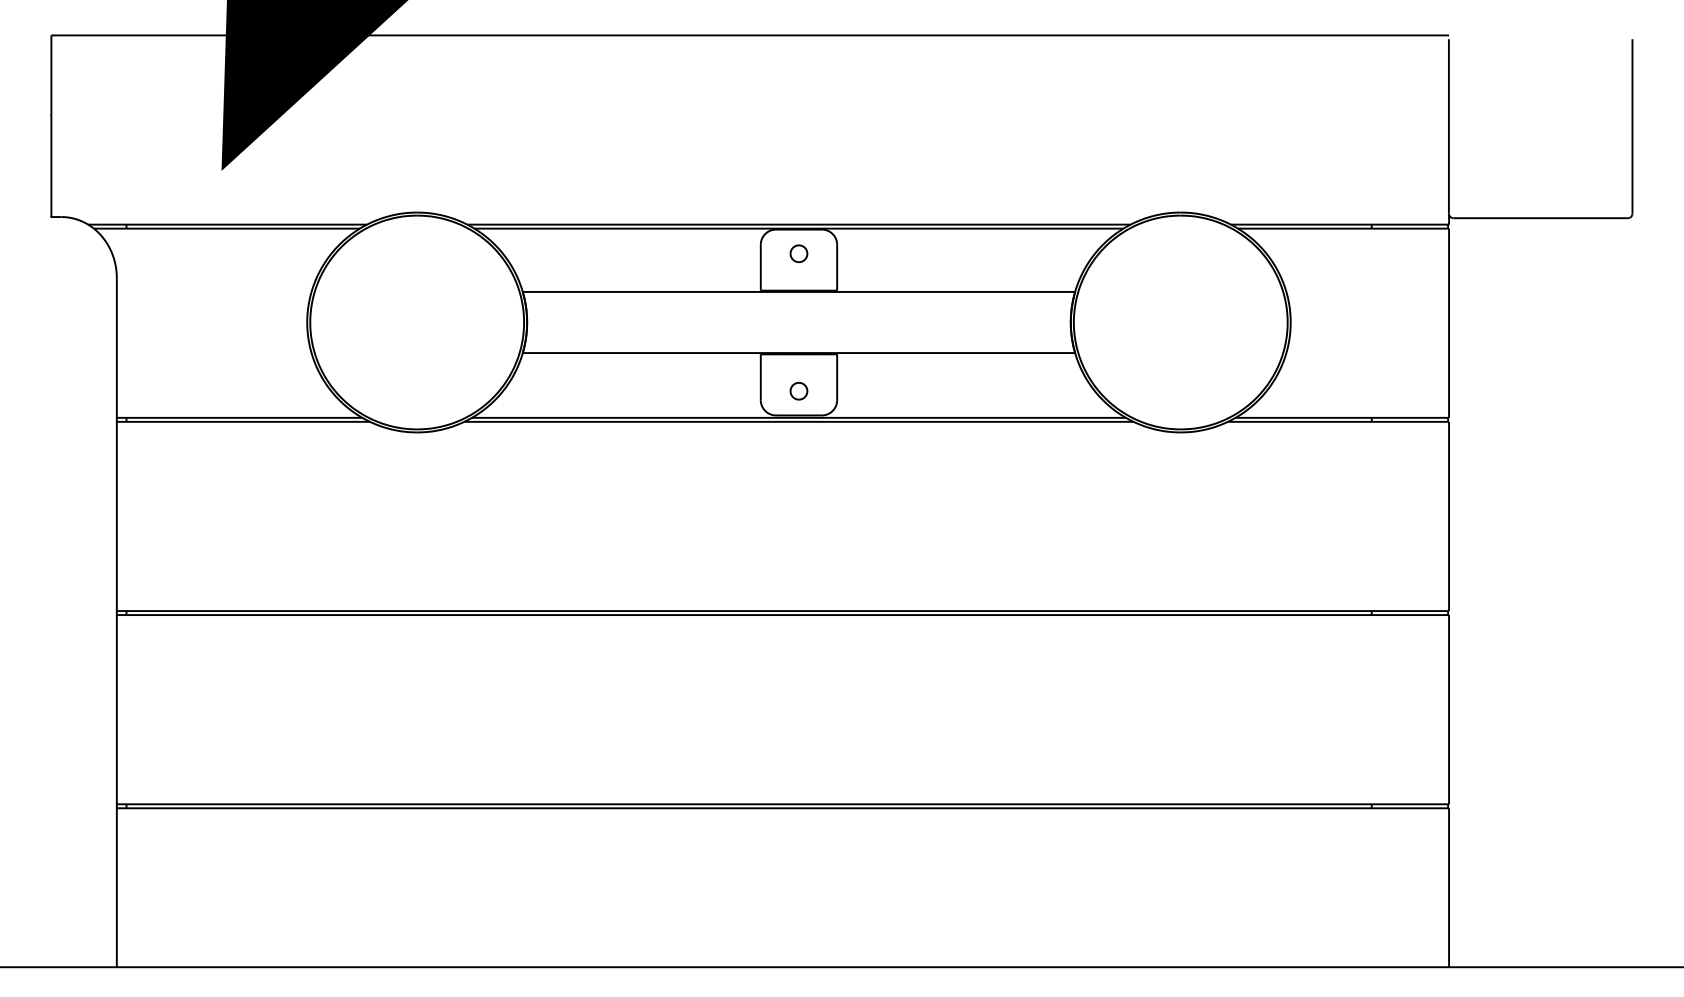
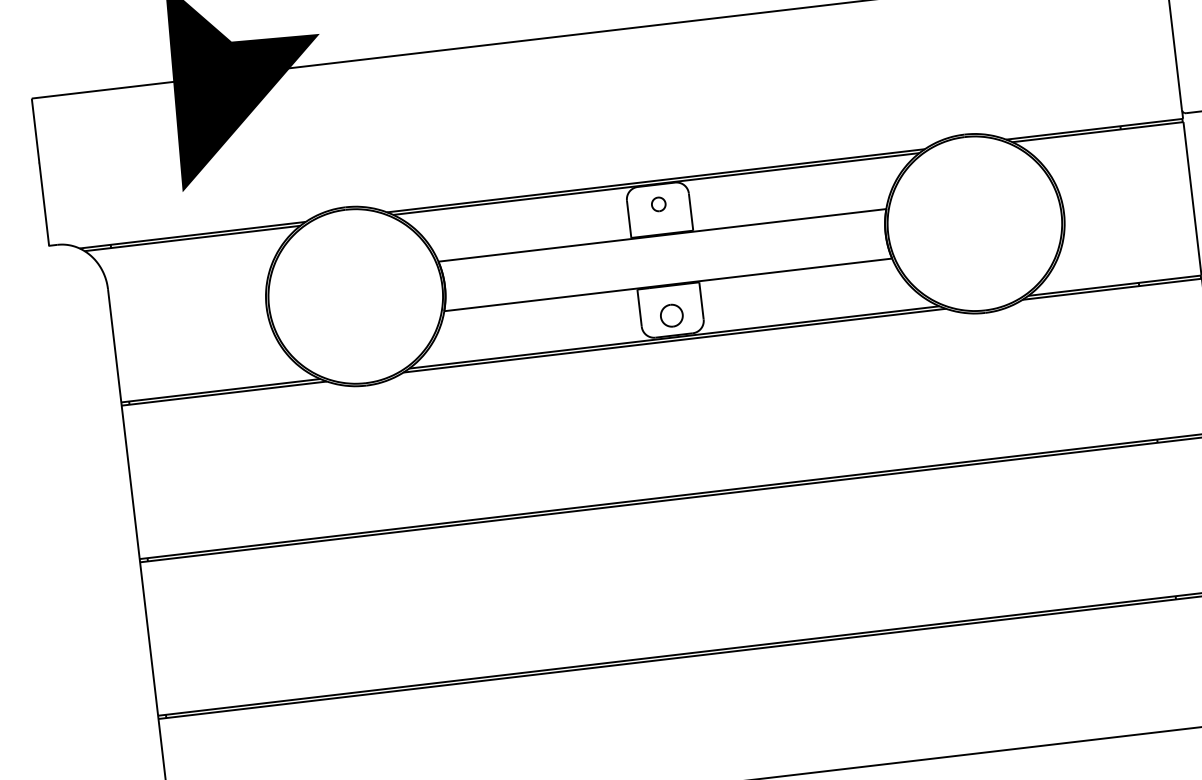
part: (798, 391) -> (671, 316), size x1.6

